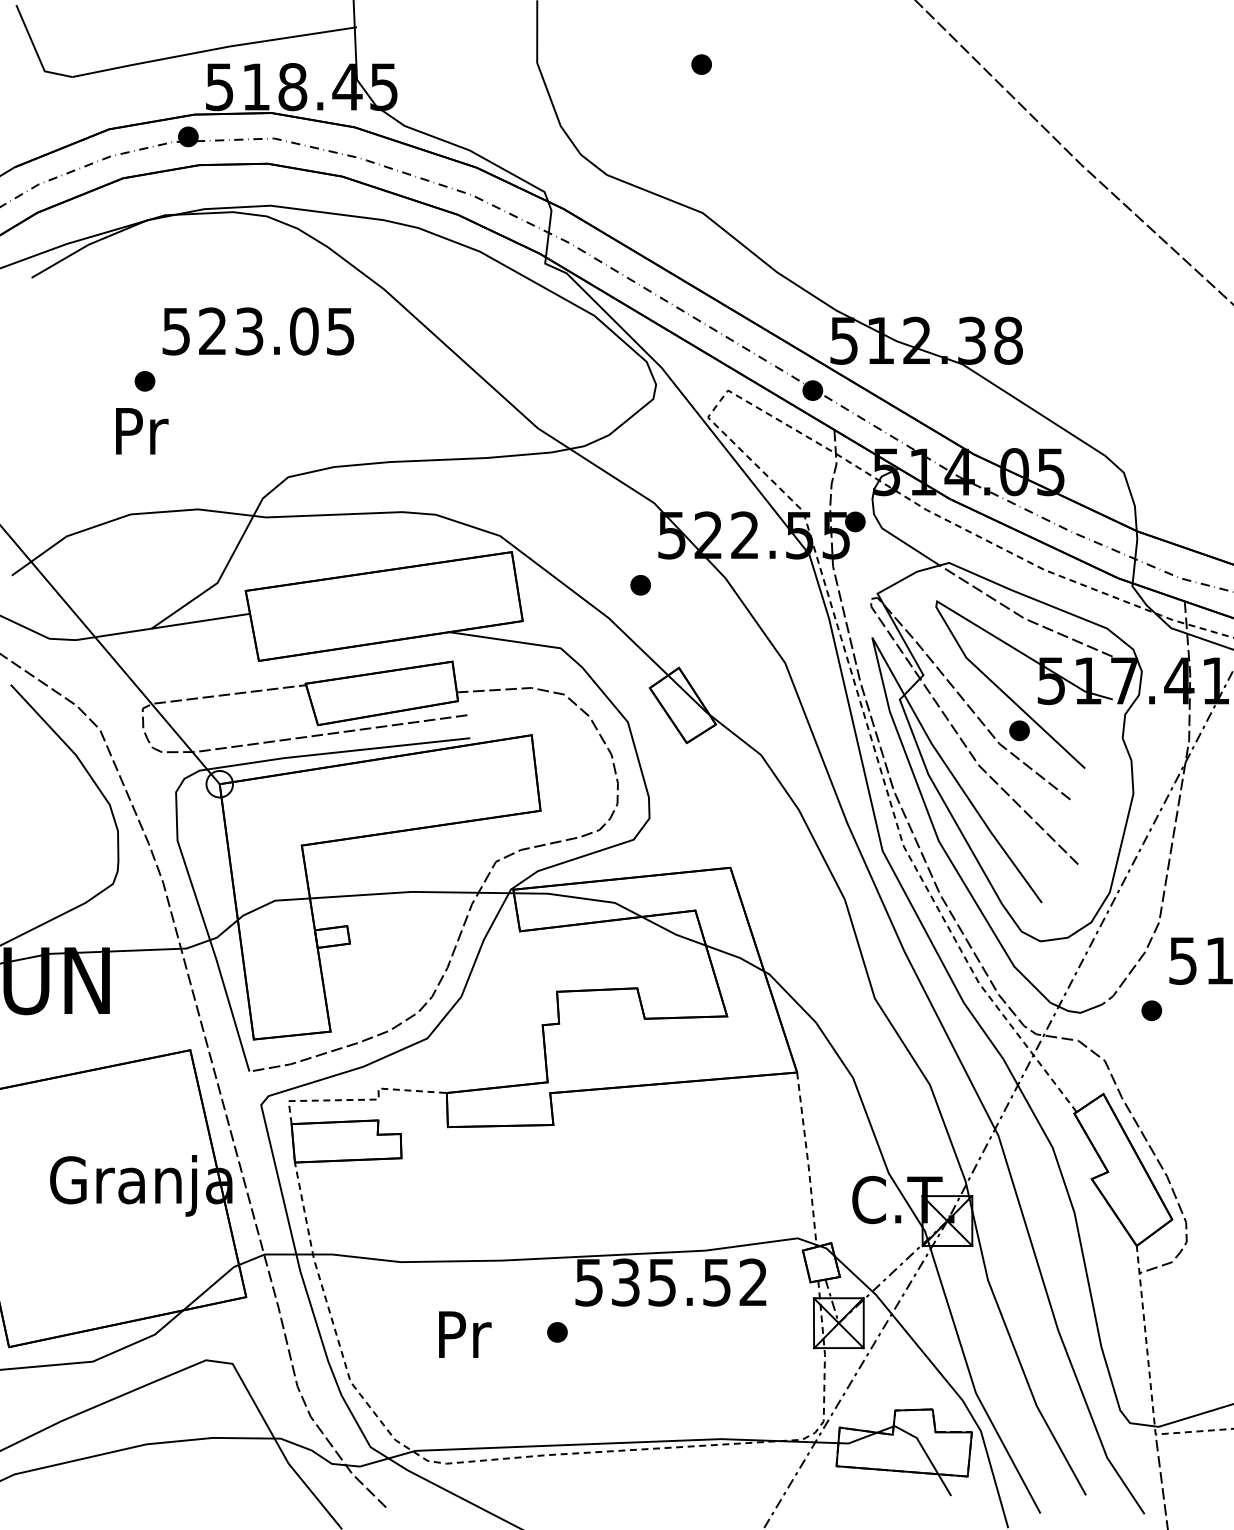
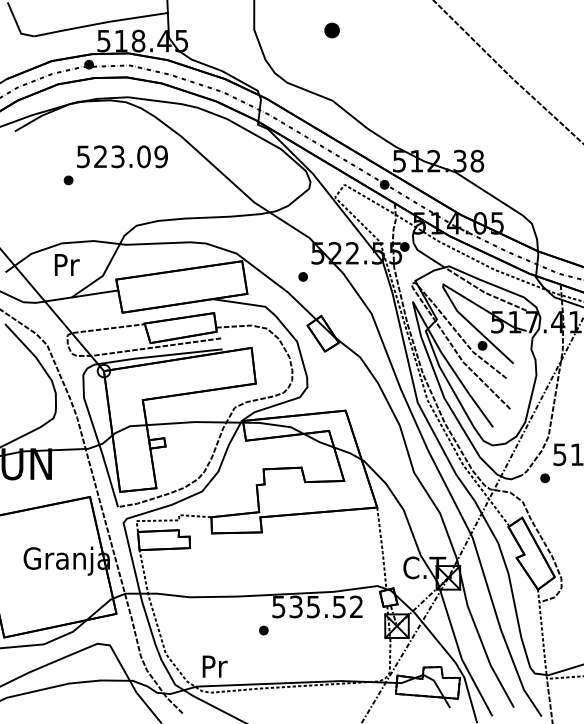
part: (700, 64) -> (331, 30), size x1.6
text: (339, 330) -> (160, 156), 523.05 -> 523.09
text: (142, 430) -> (67, 264), moved
text: (463, 1334) -> (214, 666), moved

